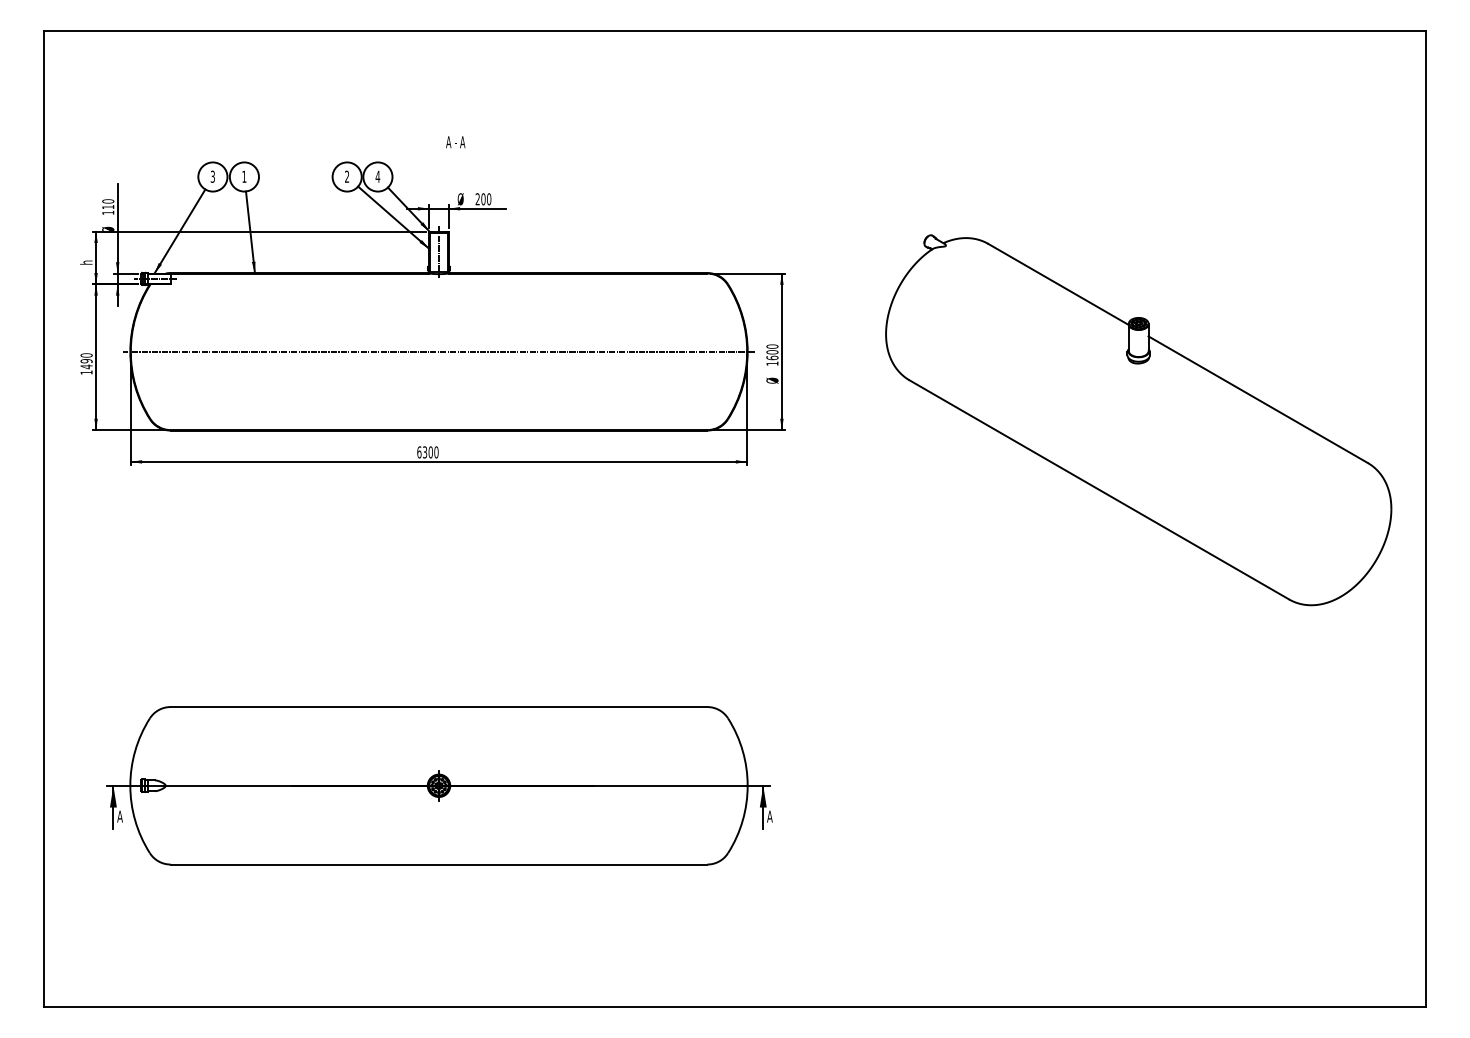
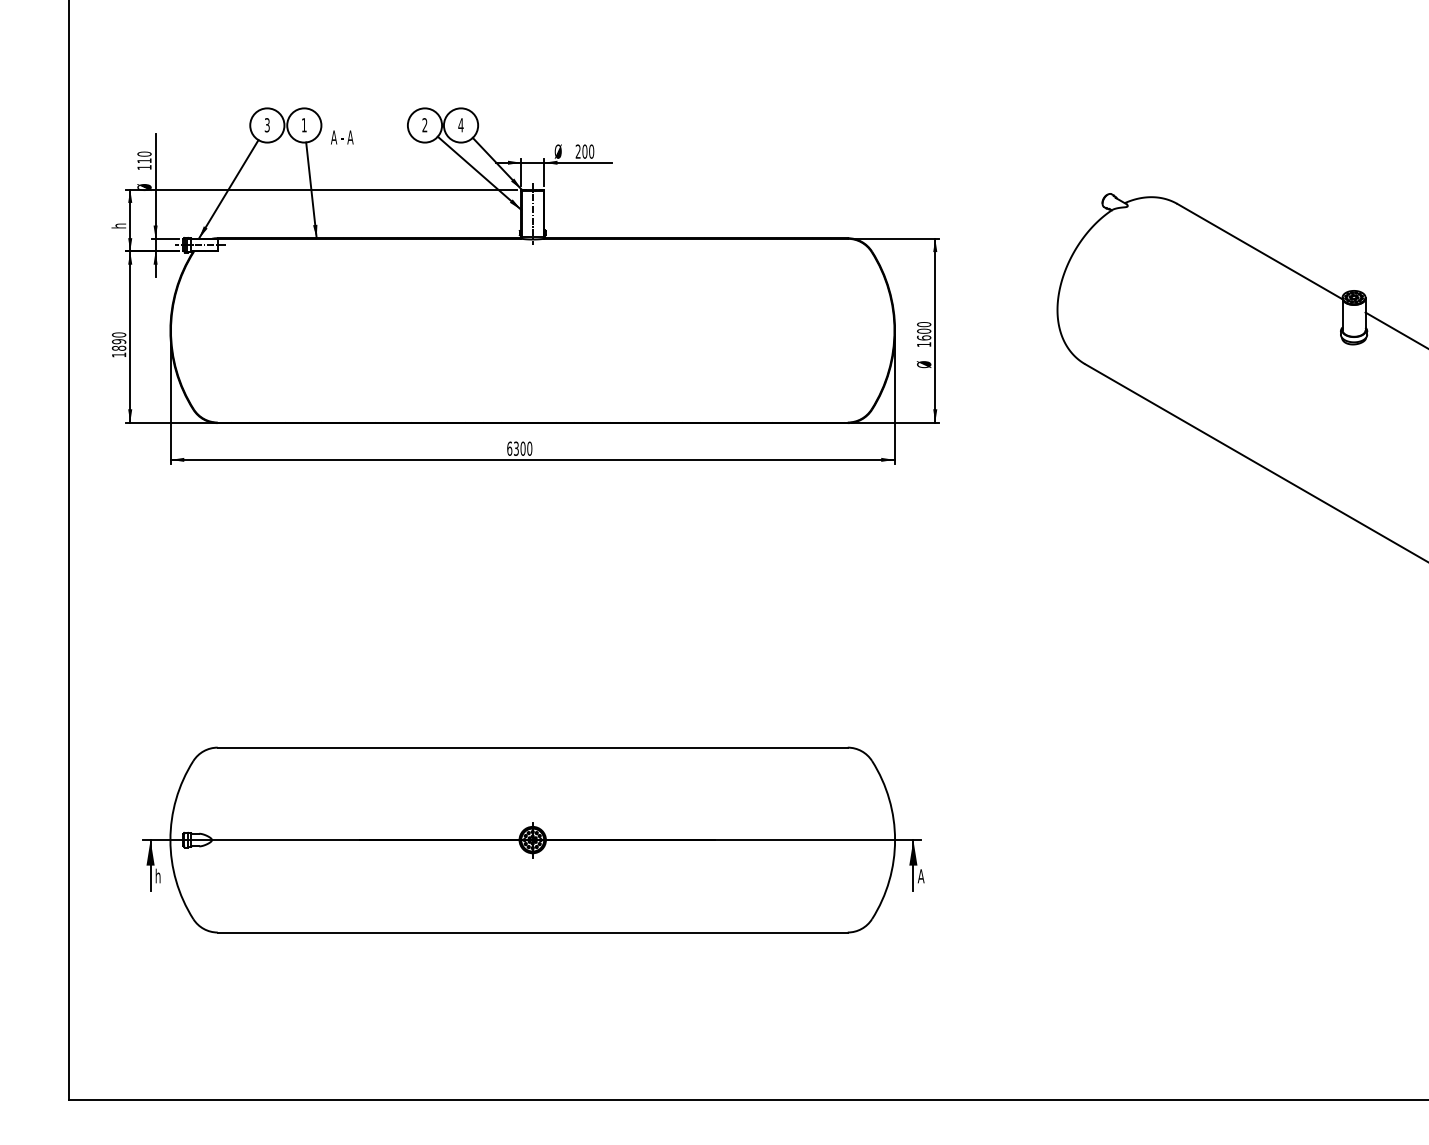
text: (455, 142) -> (341, 137), moved
line: (438, 351) -> (532, 330), removed
text: (86, 366) -> (118, 347), 1490 -> 1890
text: (119, 816) -> (157, 876), A -> h

